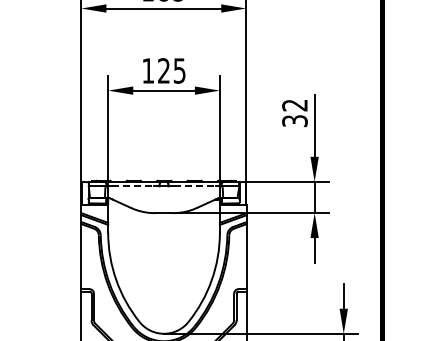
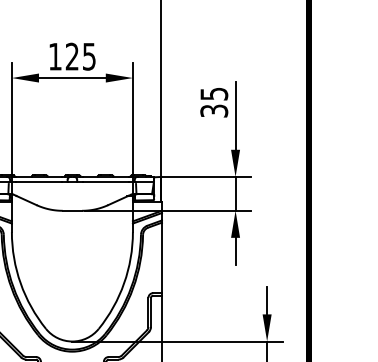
text: (294, 105) -> (213, 94), 32 -> 35
line: (133, 186) -> (39, 181), dashed -> solid
line: (195, 186) -> (106, 181), dashed -> solid

